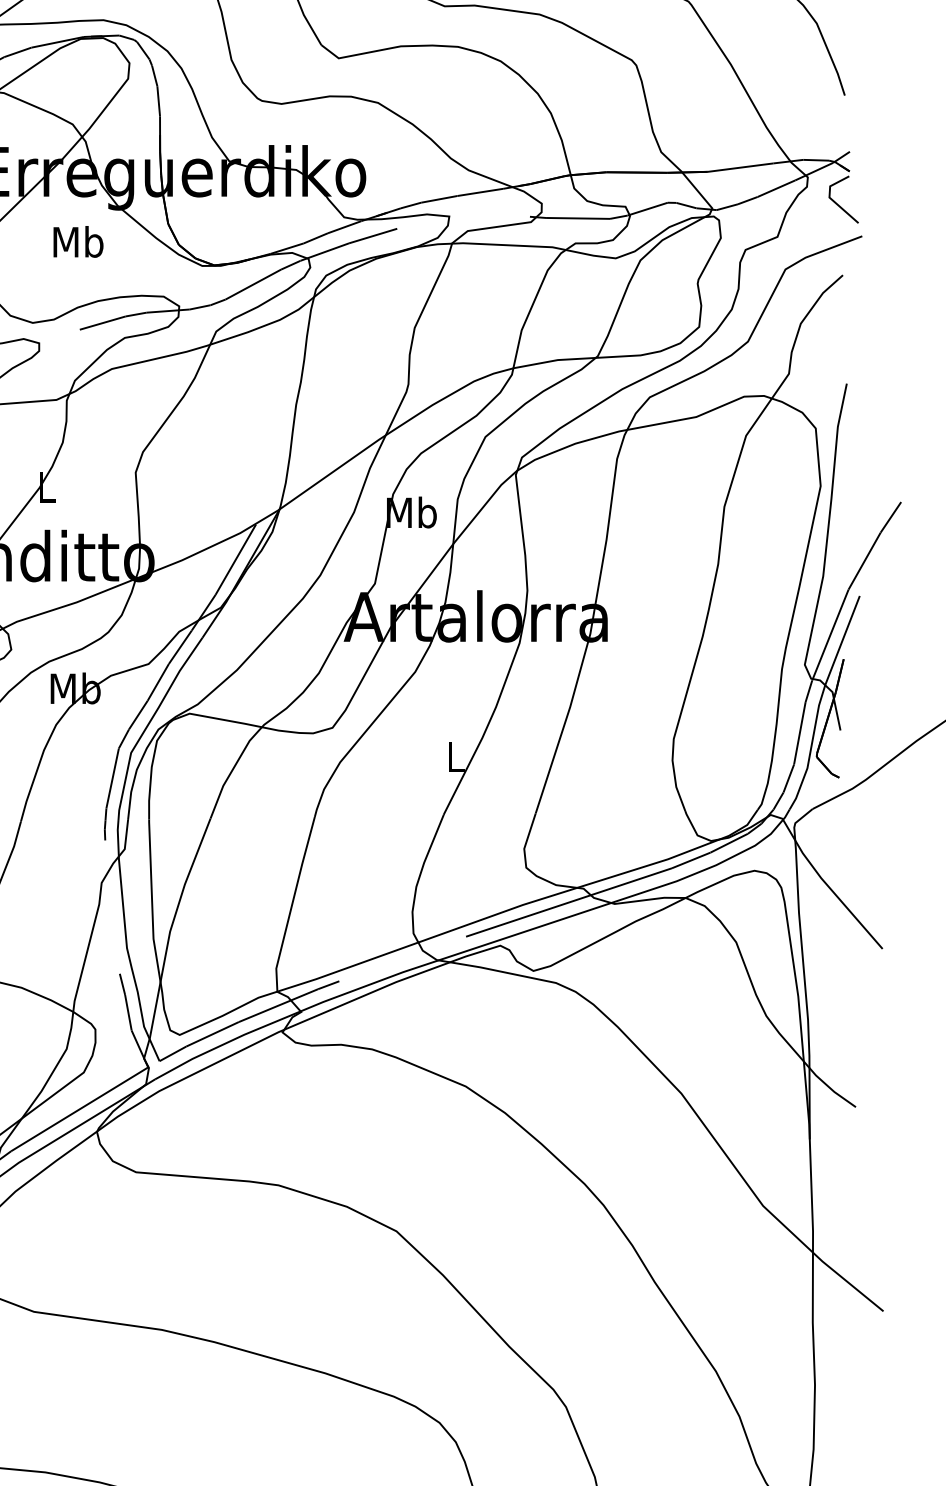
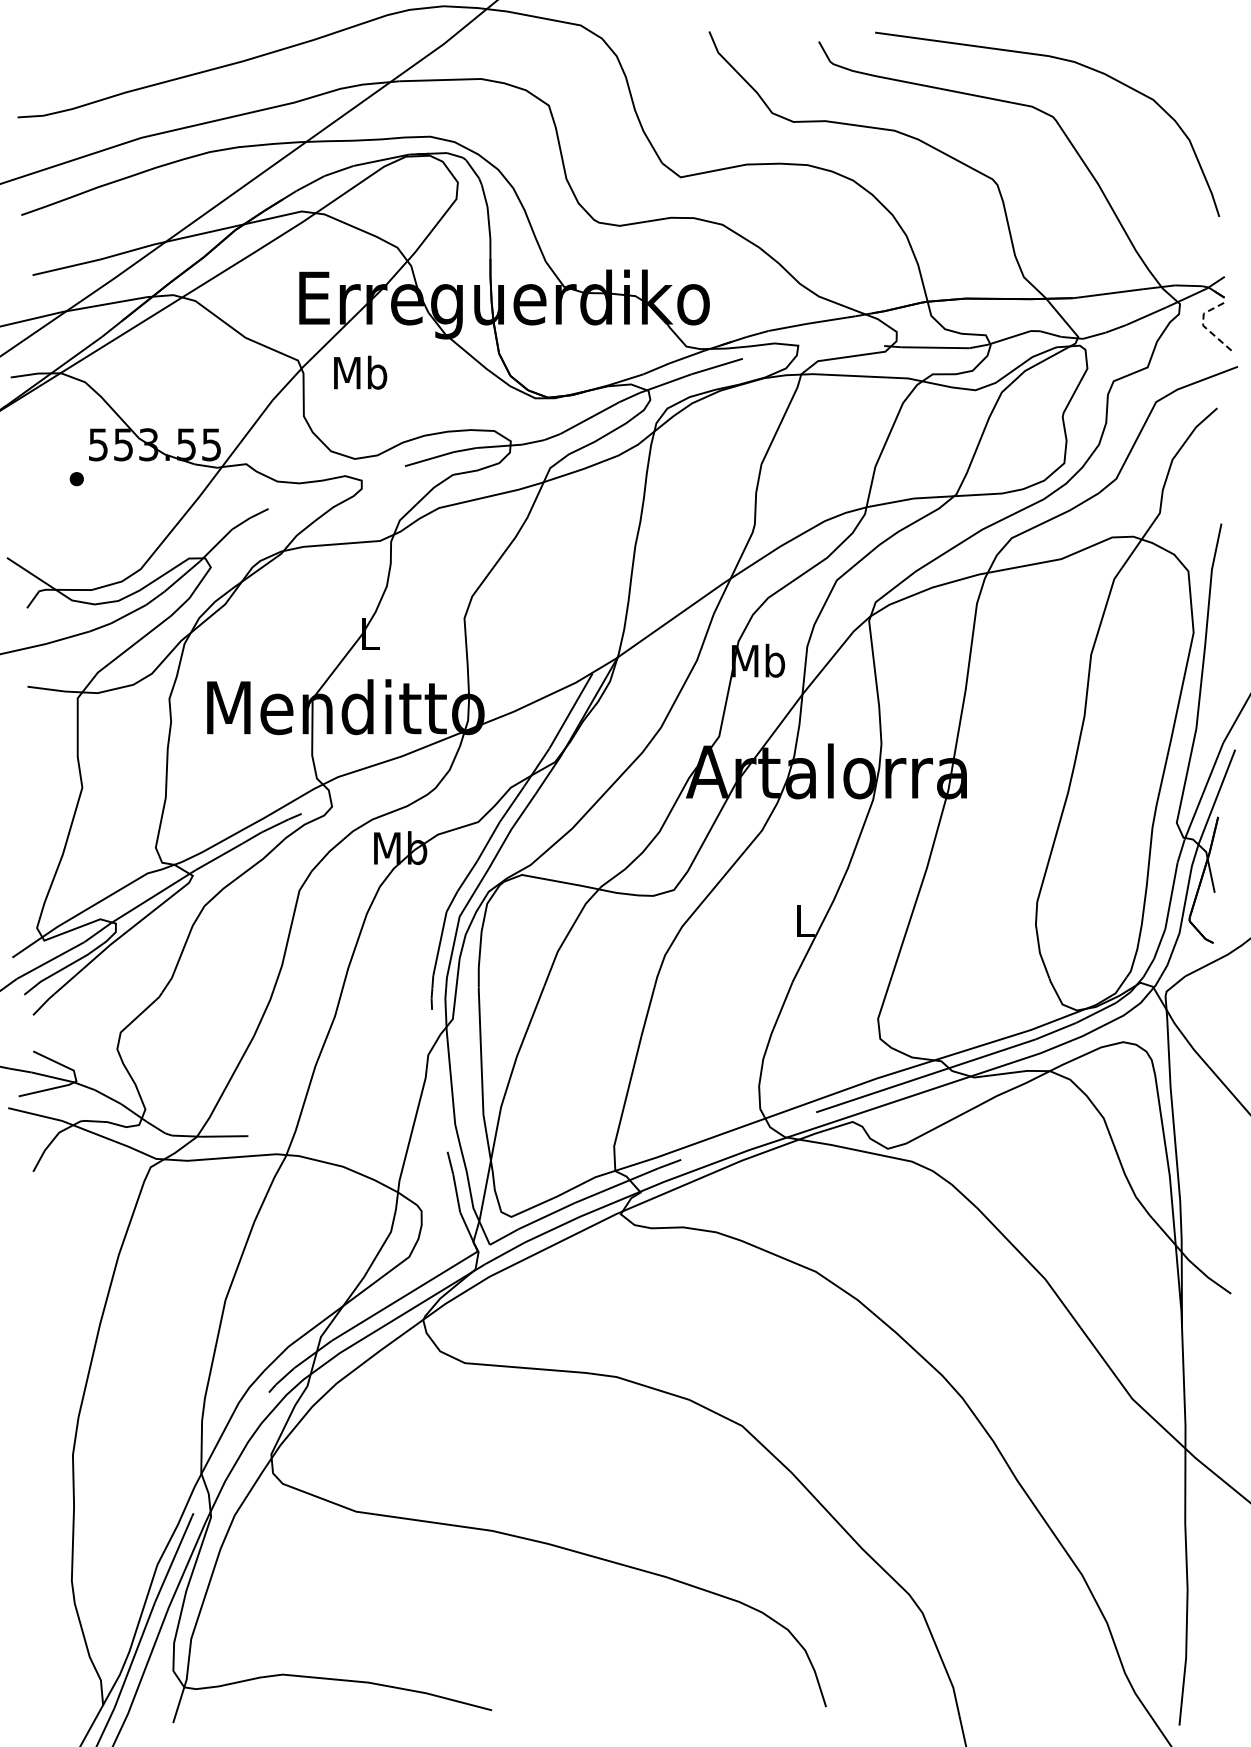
line: (831, 199) -> (1205, 327), solid -> dashed
text: (78, 241) -> (360, 372), moved

